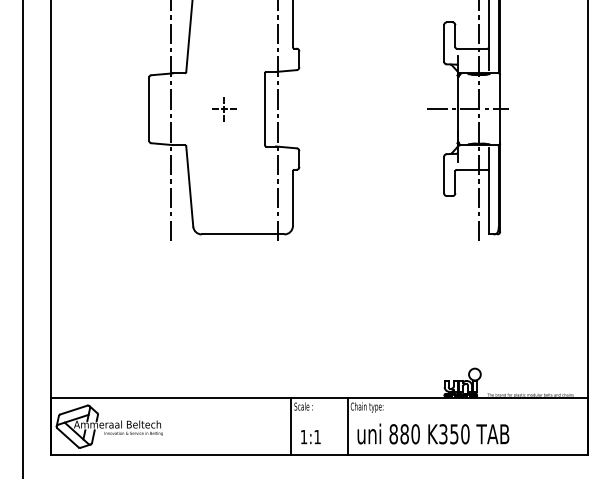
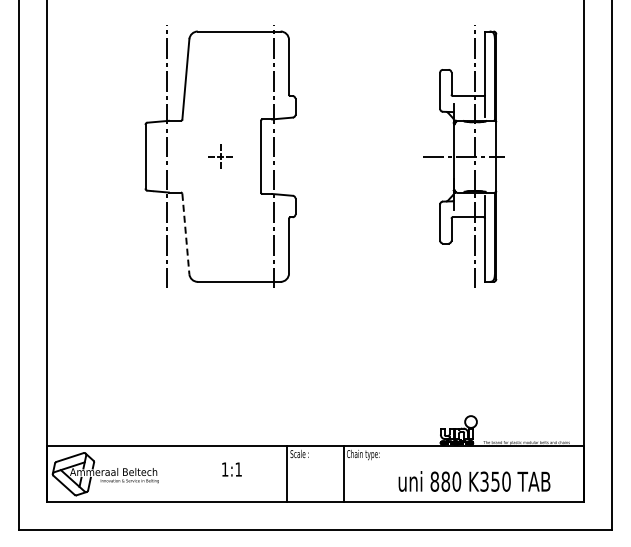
line: (189, 187) -> (185, 234), solid -> dashed
text: (433, 434) -> (474, 481), moved
text: (310, 437) -> (231, 469), moved

